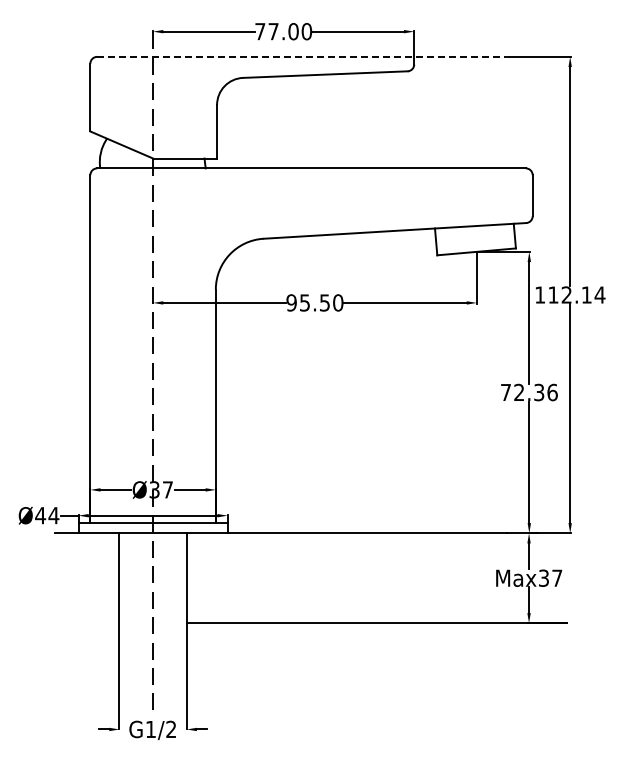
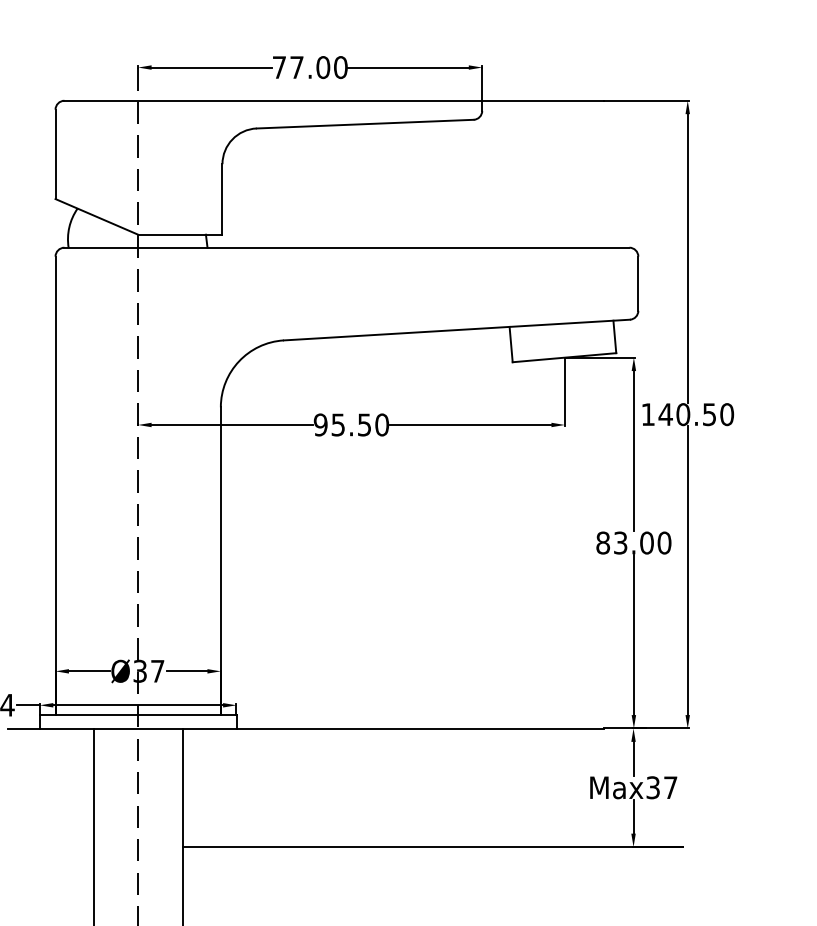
line: (301, 56) -> (333, 100), dashed -> solid
text: (576, 294) -> (696, 413), 112.14 -> 140.50
text: (528, 392) -> (632, 542), 72.36 -> 83.00

